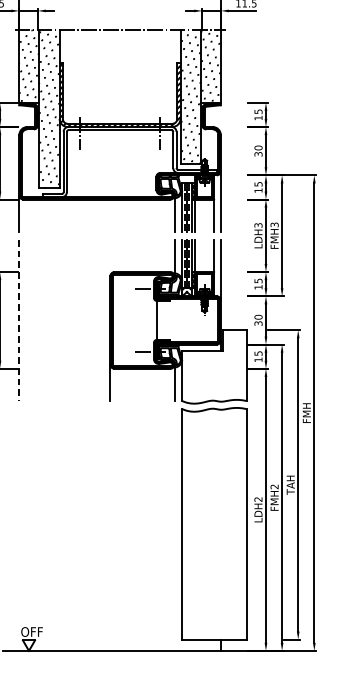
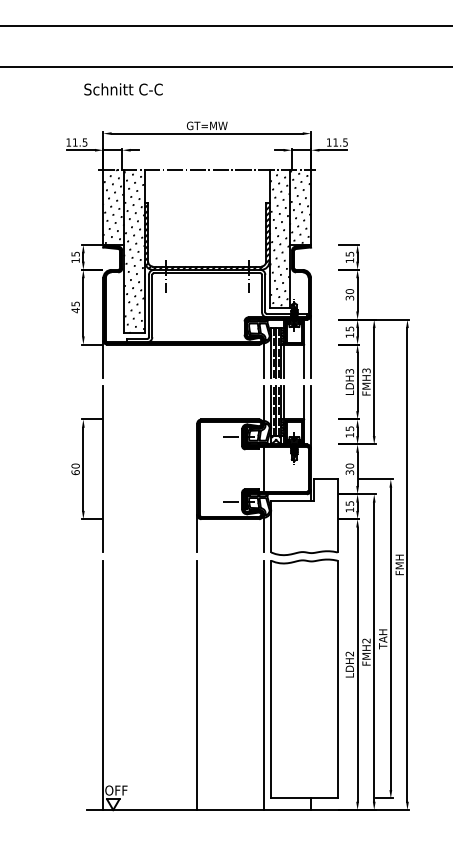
line: (157, 319) -> (263, 468), moved
line: (19, 320) -> (103, 469), dashed -> solid
line: (19, 530) -> (103, 685), added
line: (110, 530) -> (197, 685), added
line: (174, 530) -> (263, 685), added

